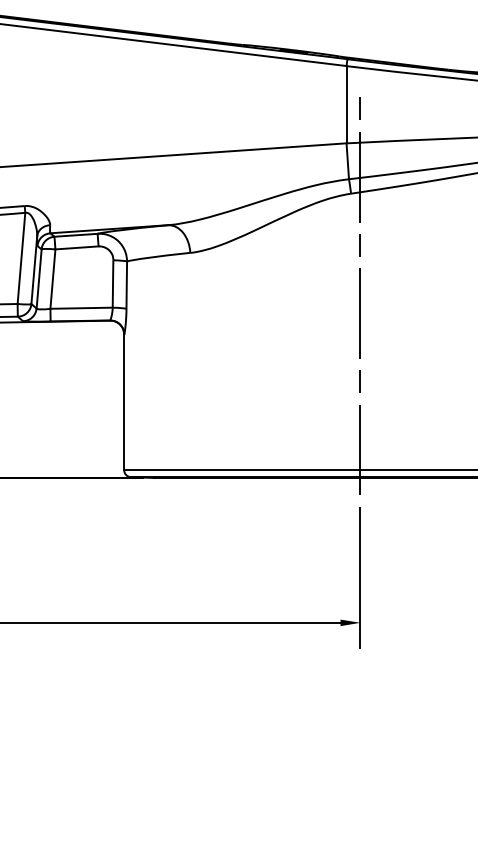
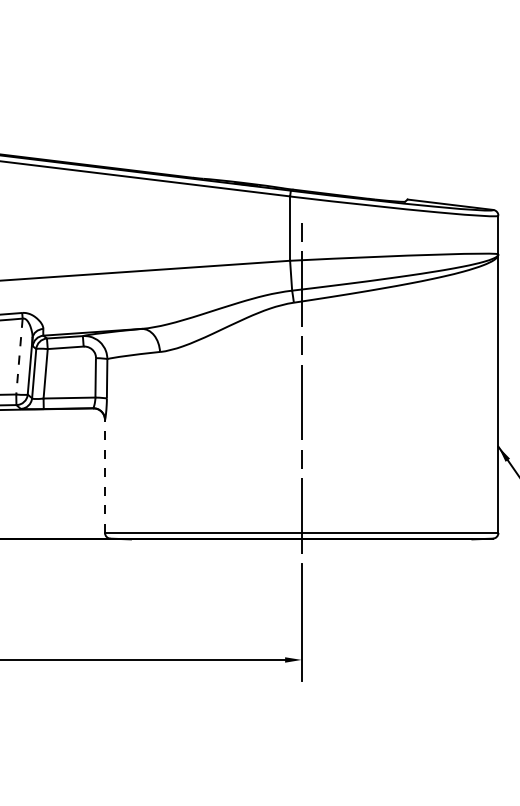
line: (21, 259) -> (19, 357), solid -> dashed
line: (123, 401) -> (104, 475), solid -> dashed

